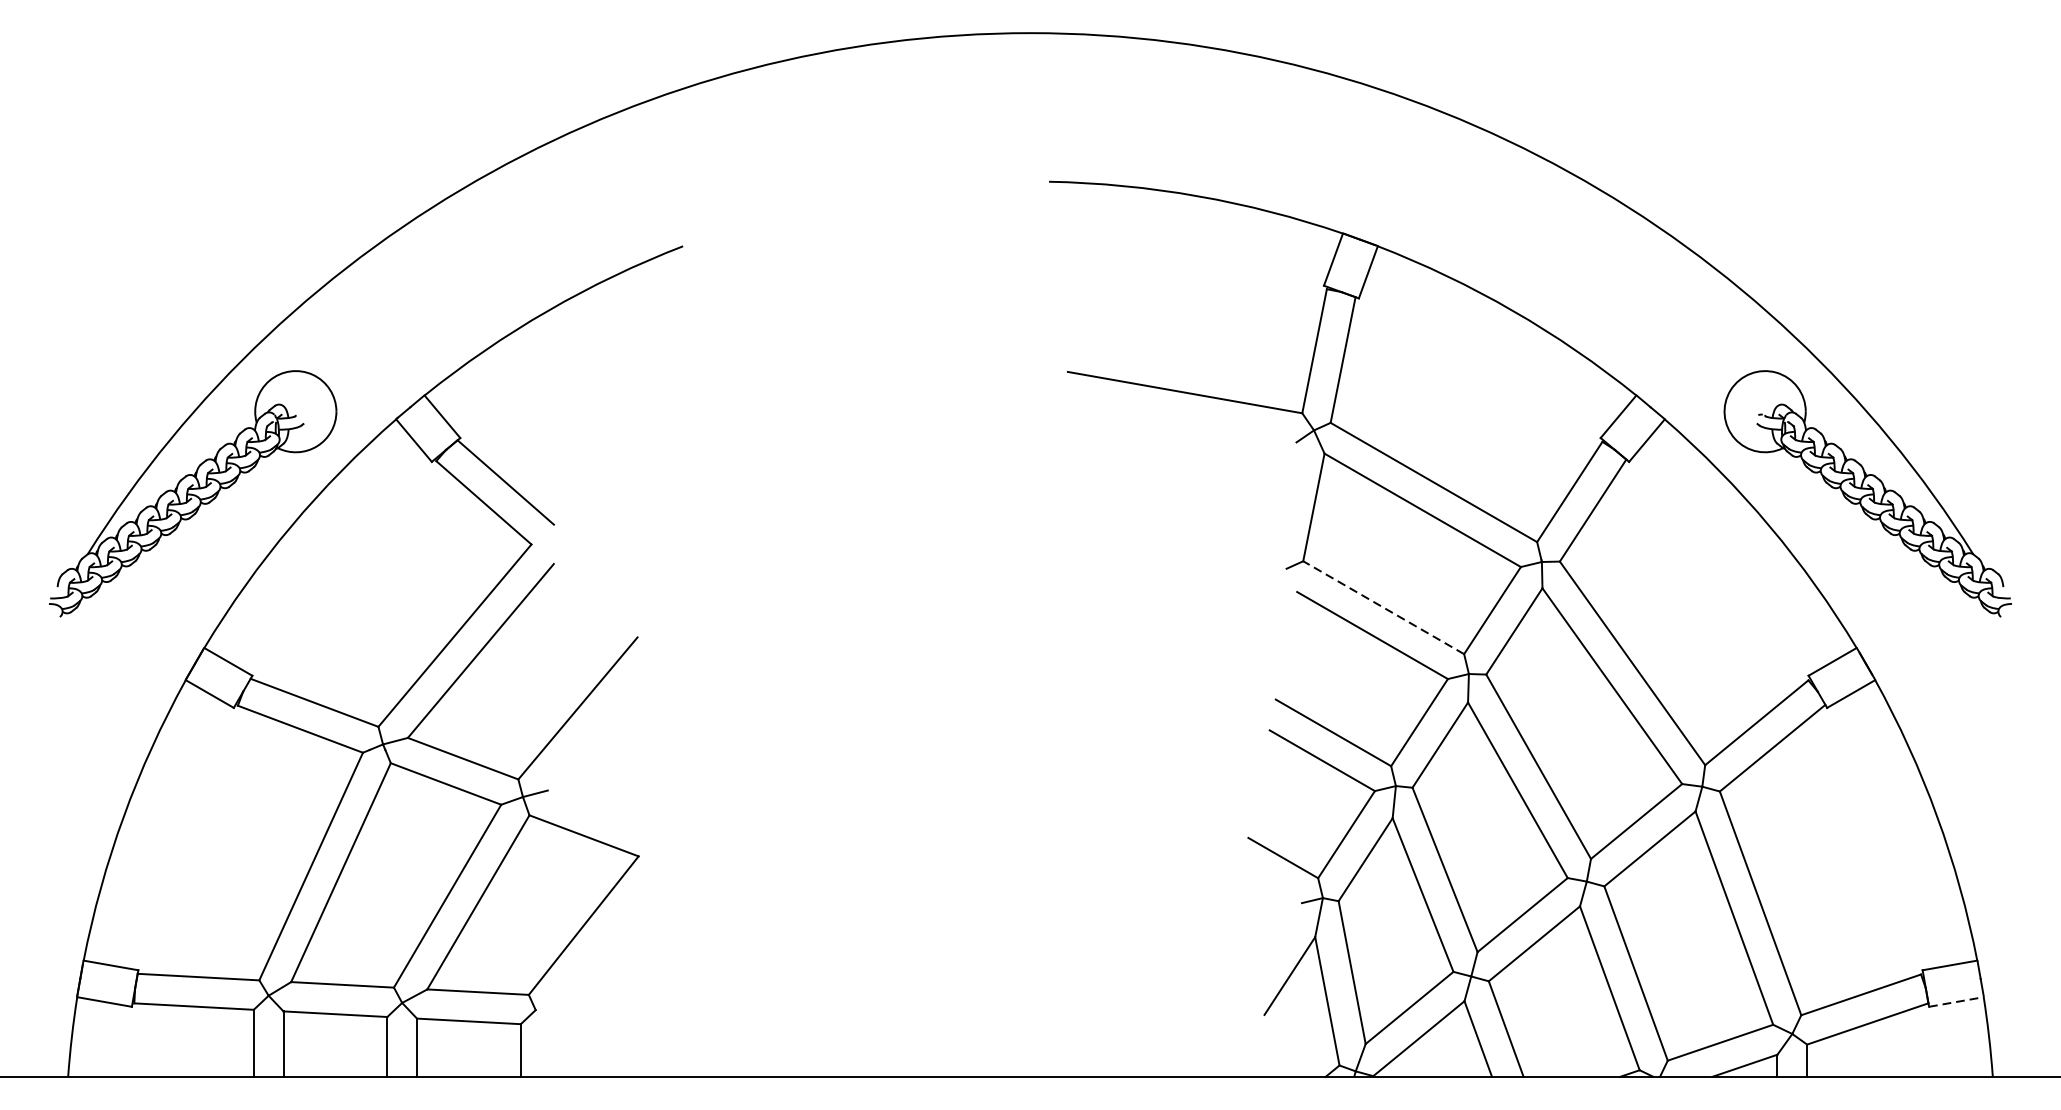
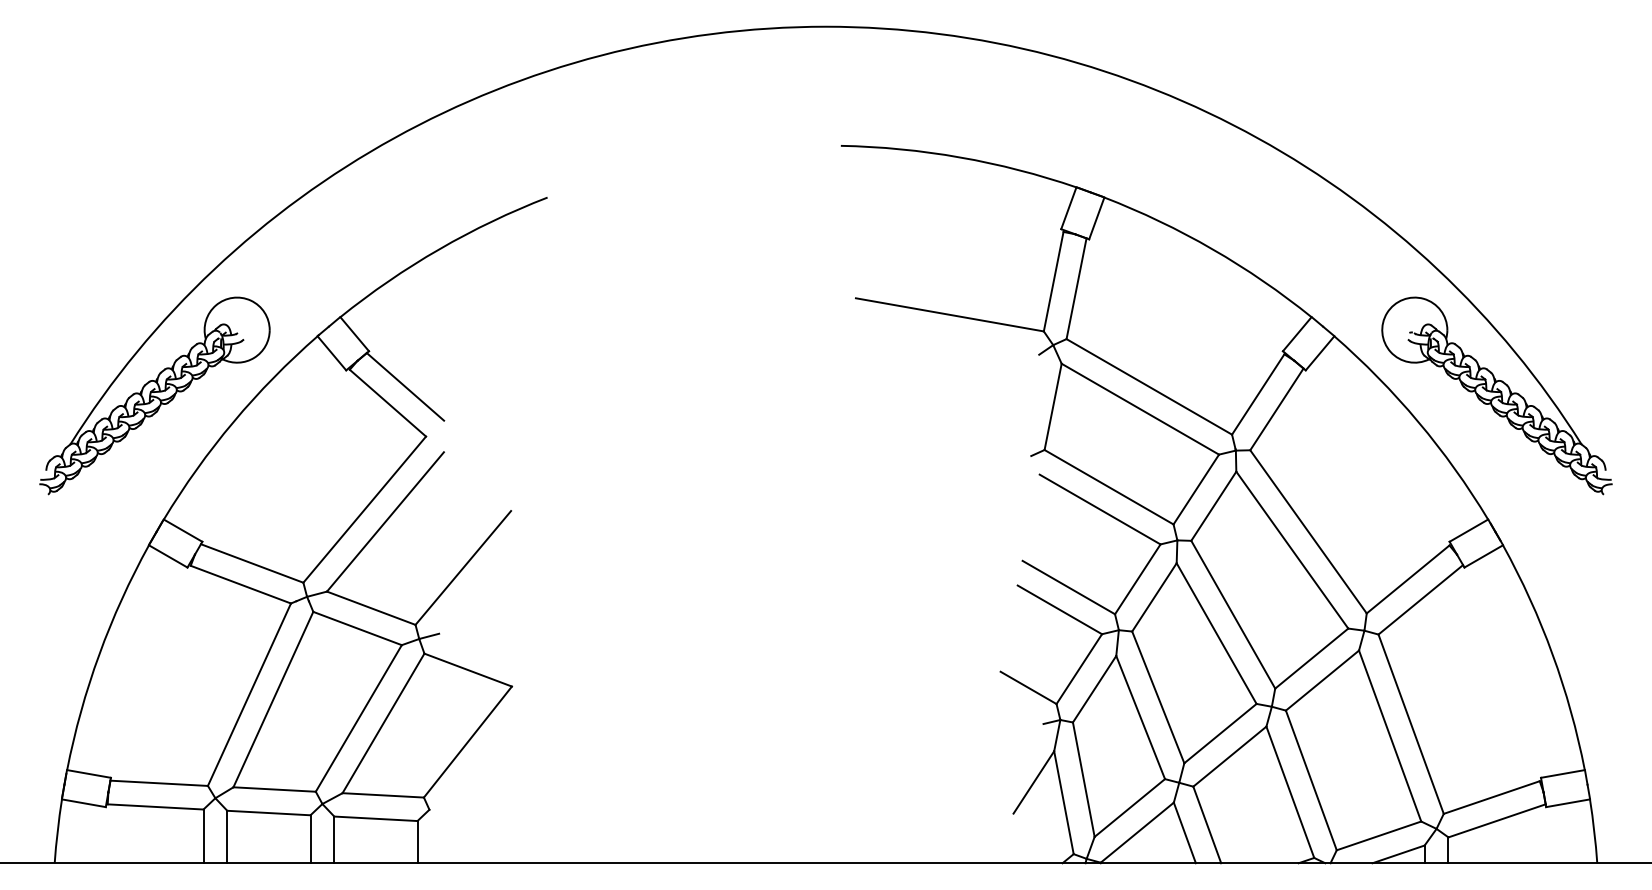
line: (1382, 606) -> (1108, 486), dashed -> solid
line: (1956, 1002) -> (1568, 803), dashed -> solid

